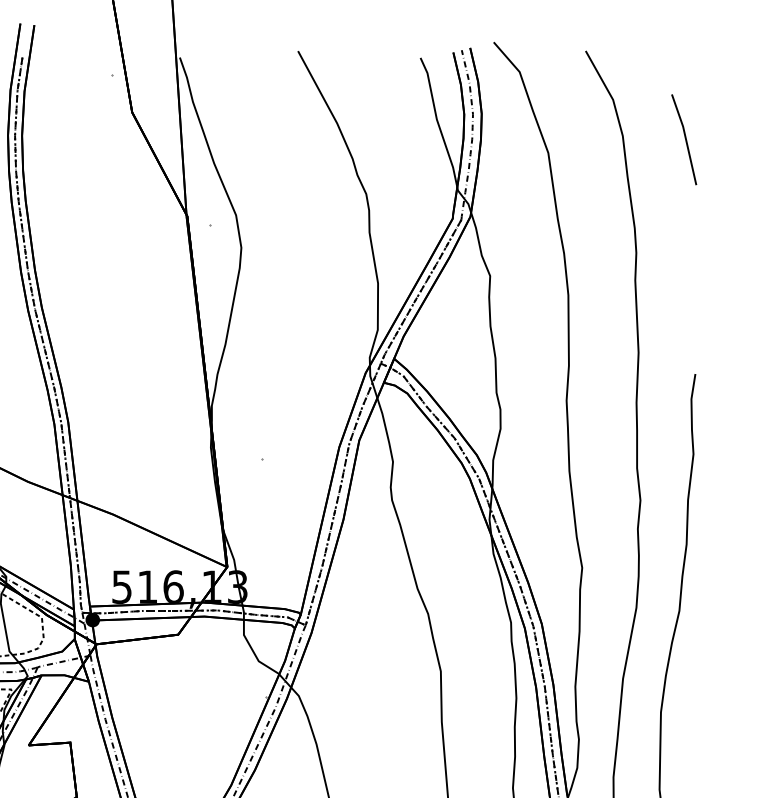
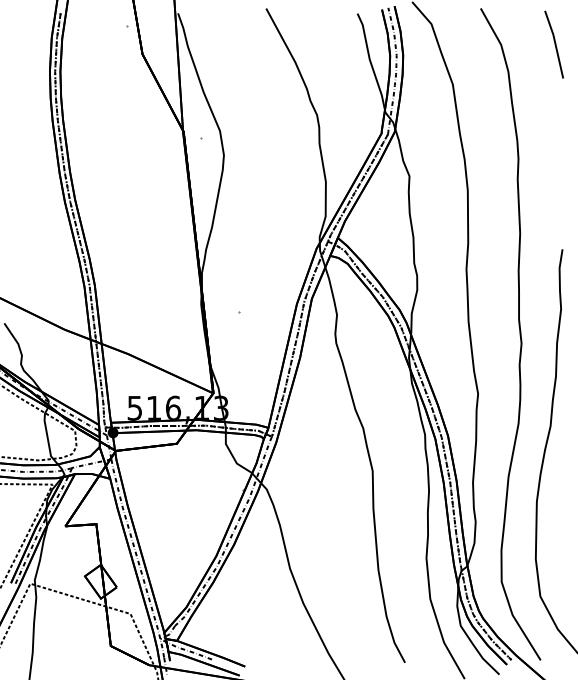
line: (684, 139) -> (554, 44), moved

